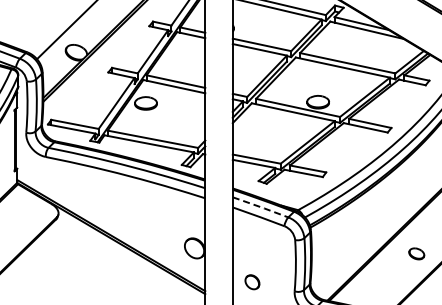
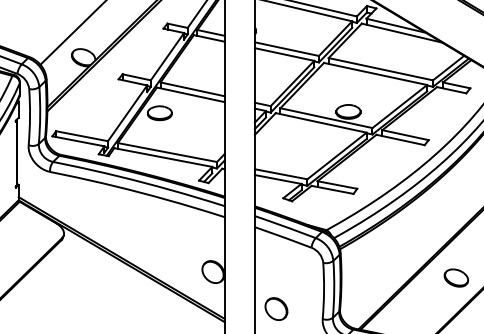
line: (260, 207) -> (285, 227), dashed -> solid
part: (416, 253) -> (456, 277), size x1.43
part: (252, 282) -> (276, 309), size x1.43

